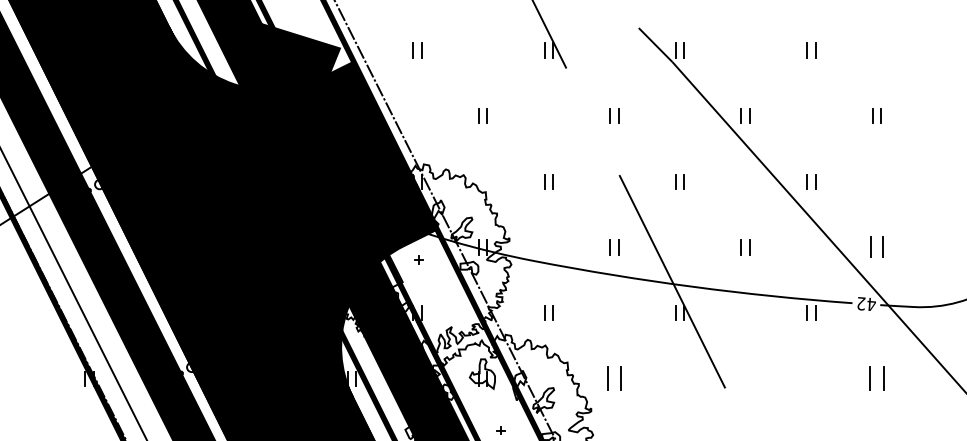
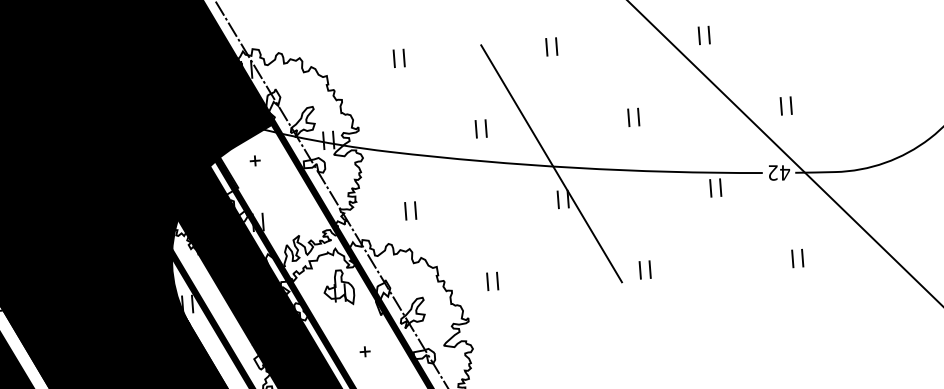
part: (876, 247) -> (785, 106), size x0.71
part: (614, 378) -> (492, 281), size x0.62
part: (745, 378) -> (645, 269), added
part: (876, 378) -> (797, 258), size x0.62

